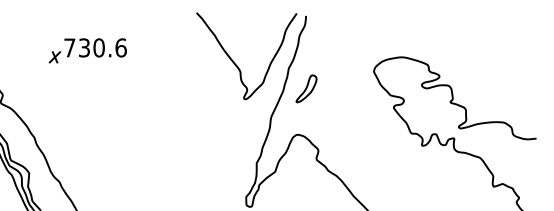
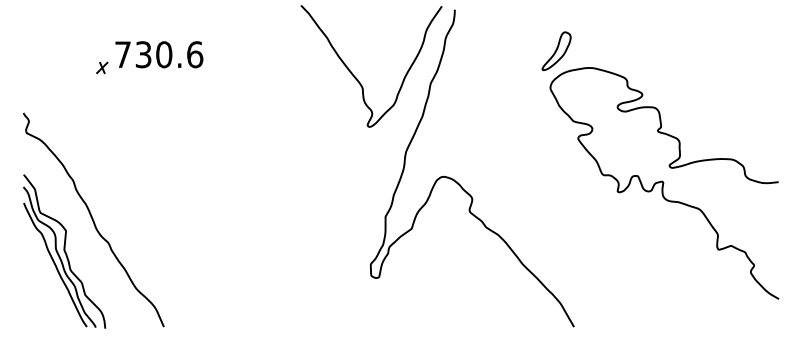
part: (55, 57) -> (102, 67), size x0.71
part: (306, 89) -> (556, 51), moved

